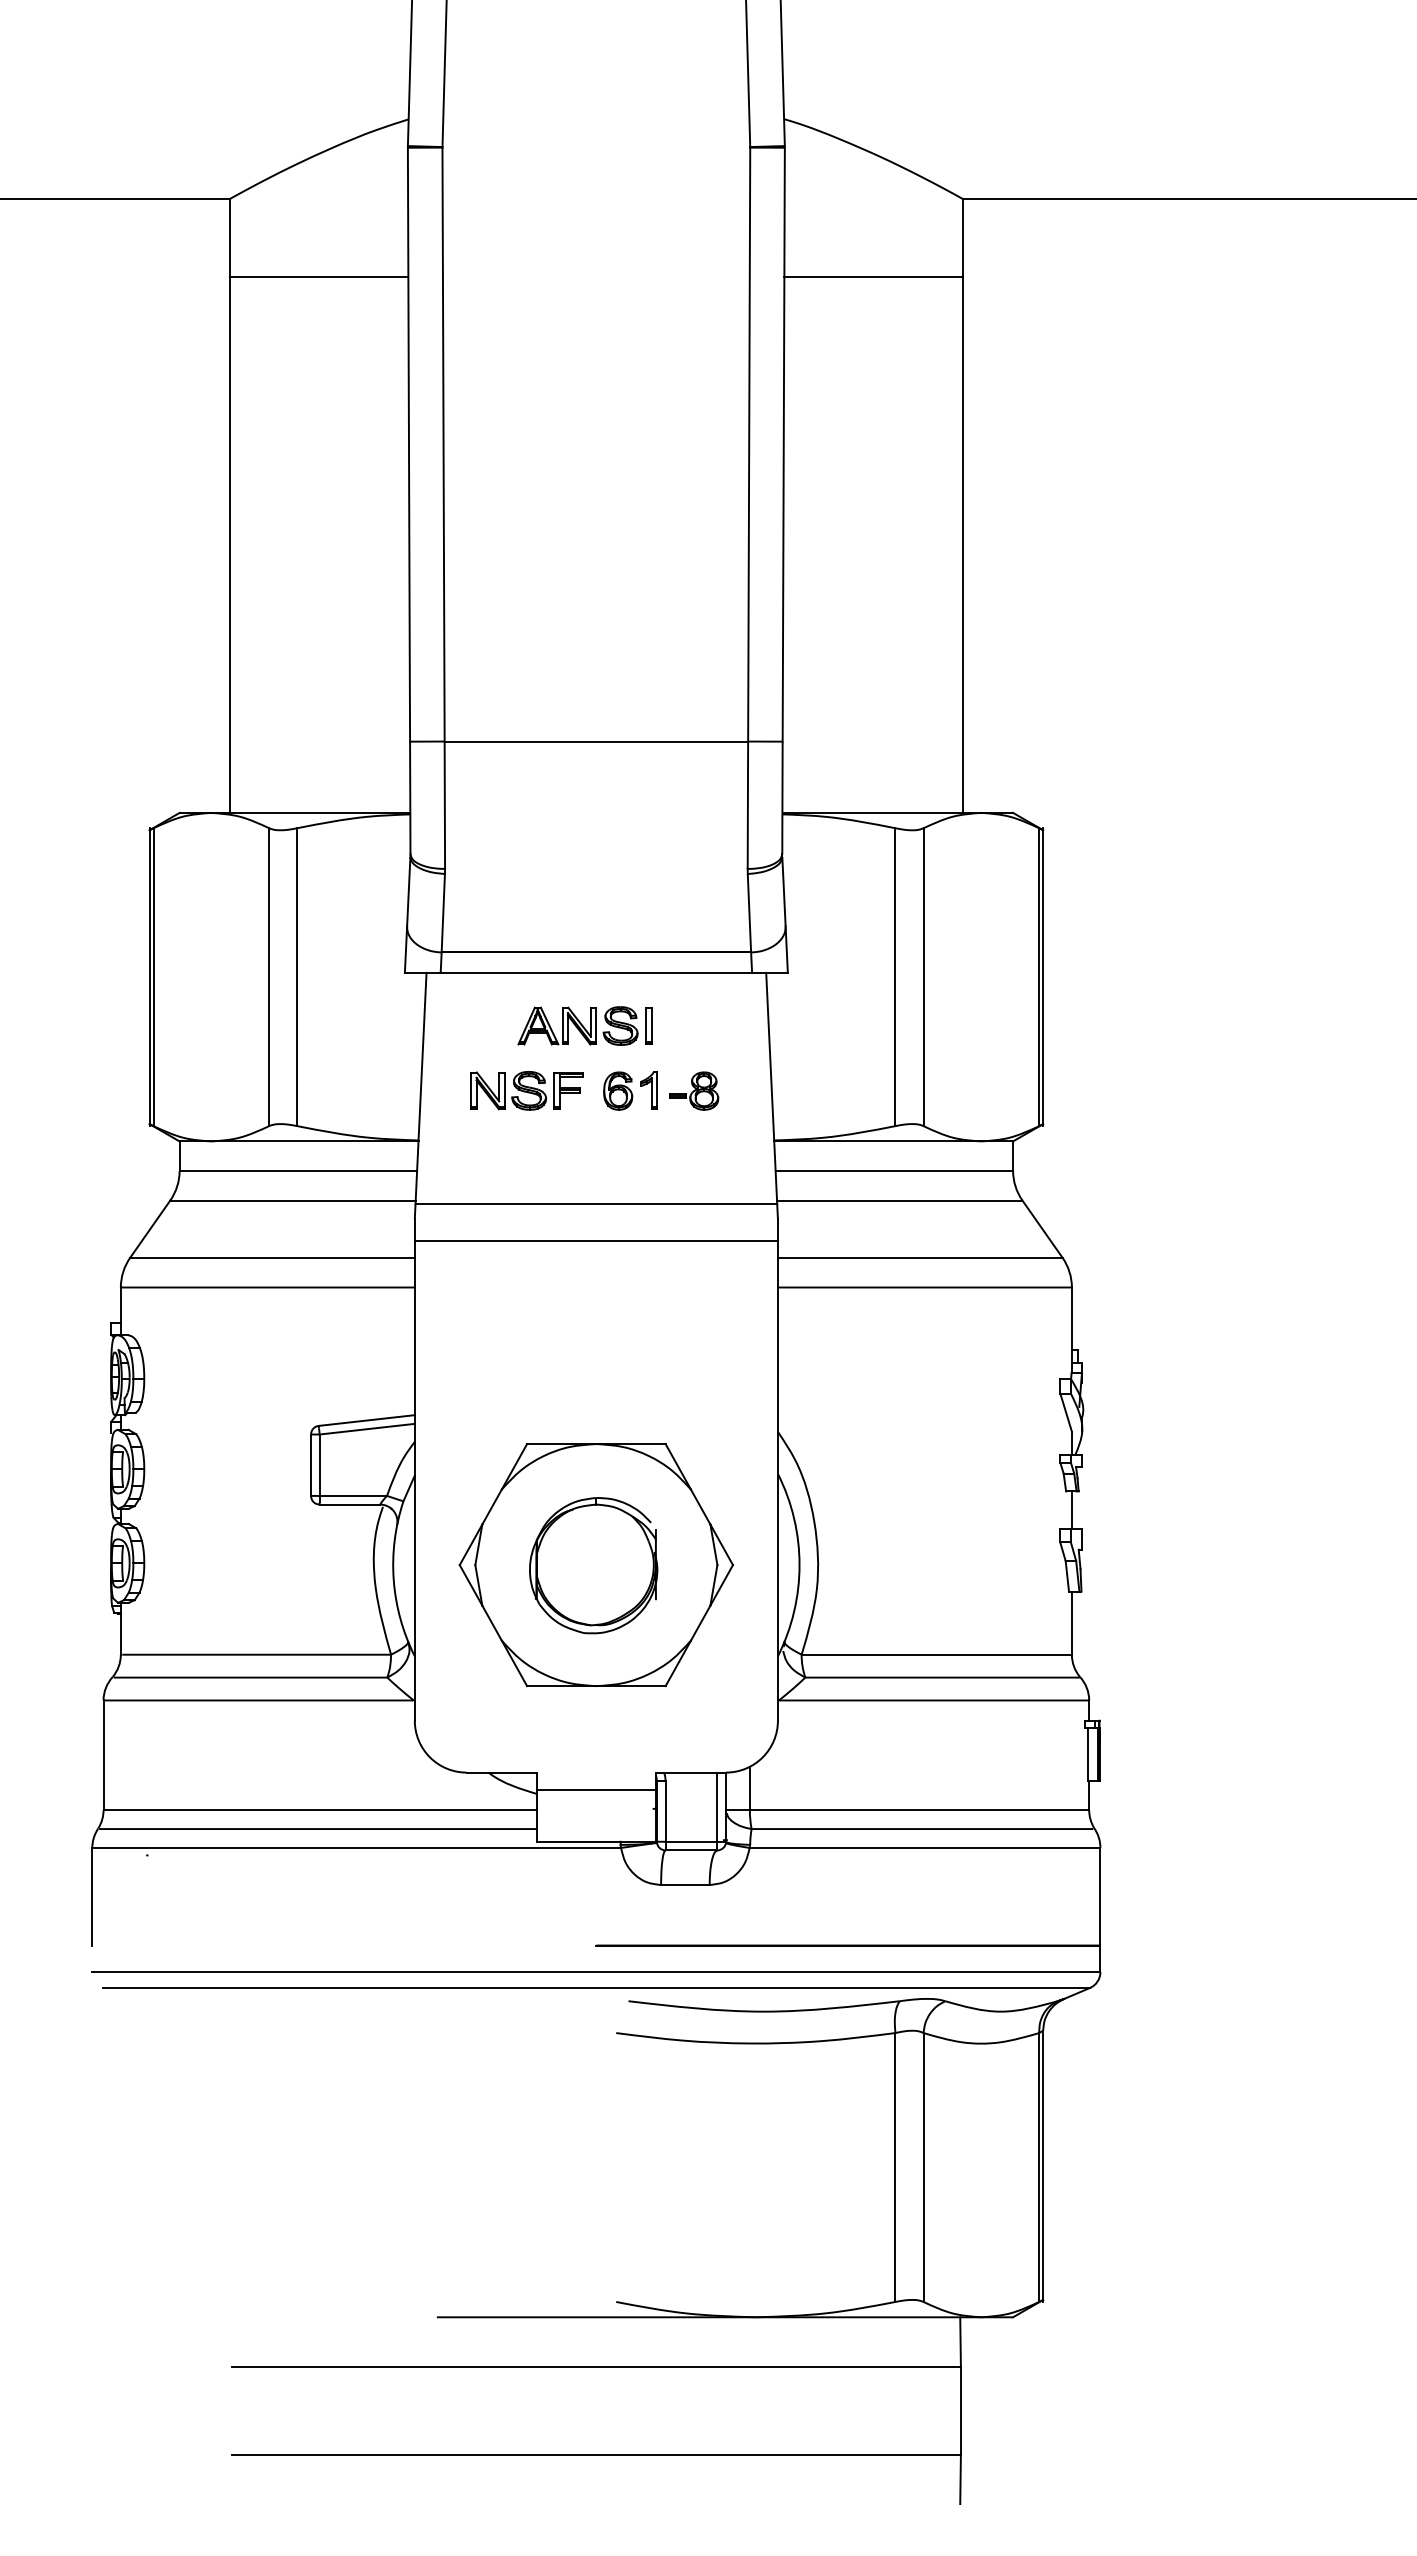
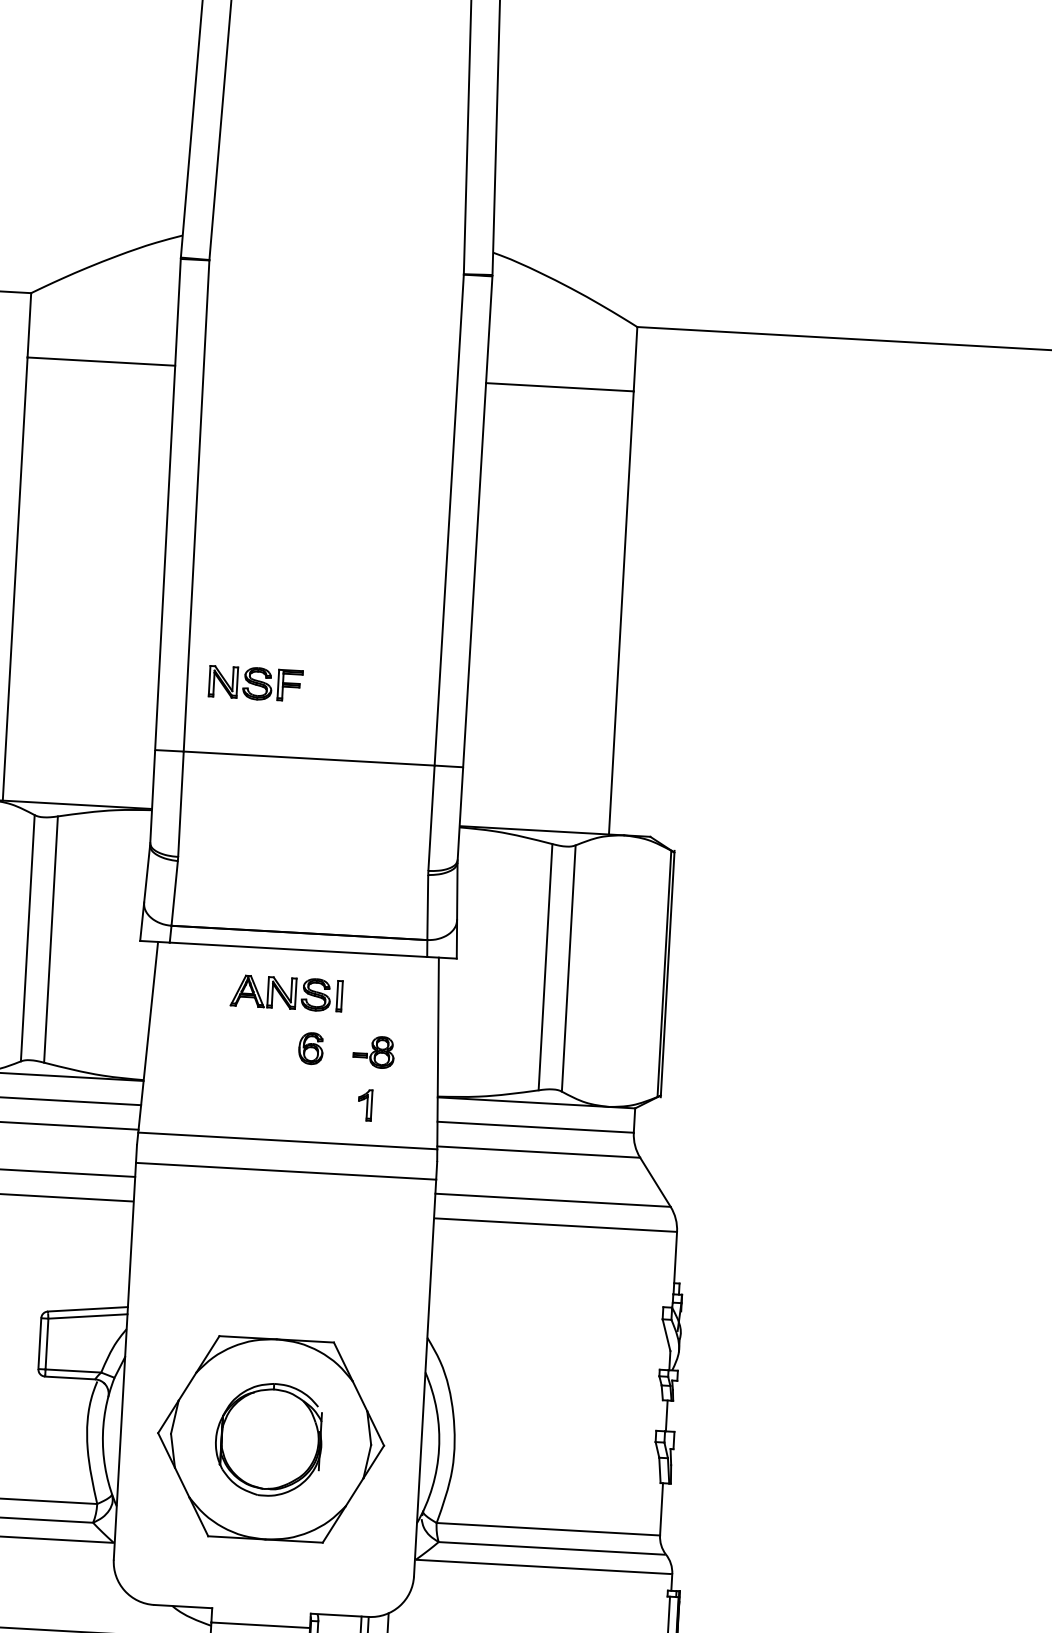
part: (526, 1090) -> (255, 683), moved
part: (648, 1090) -> (364, 1104), moved

